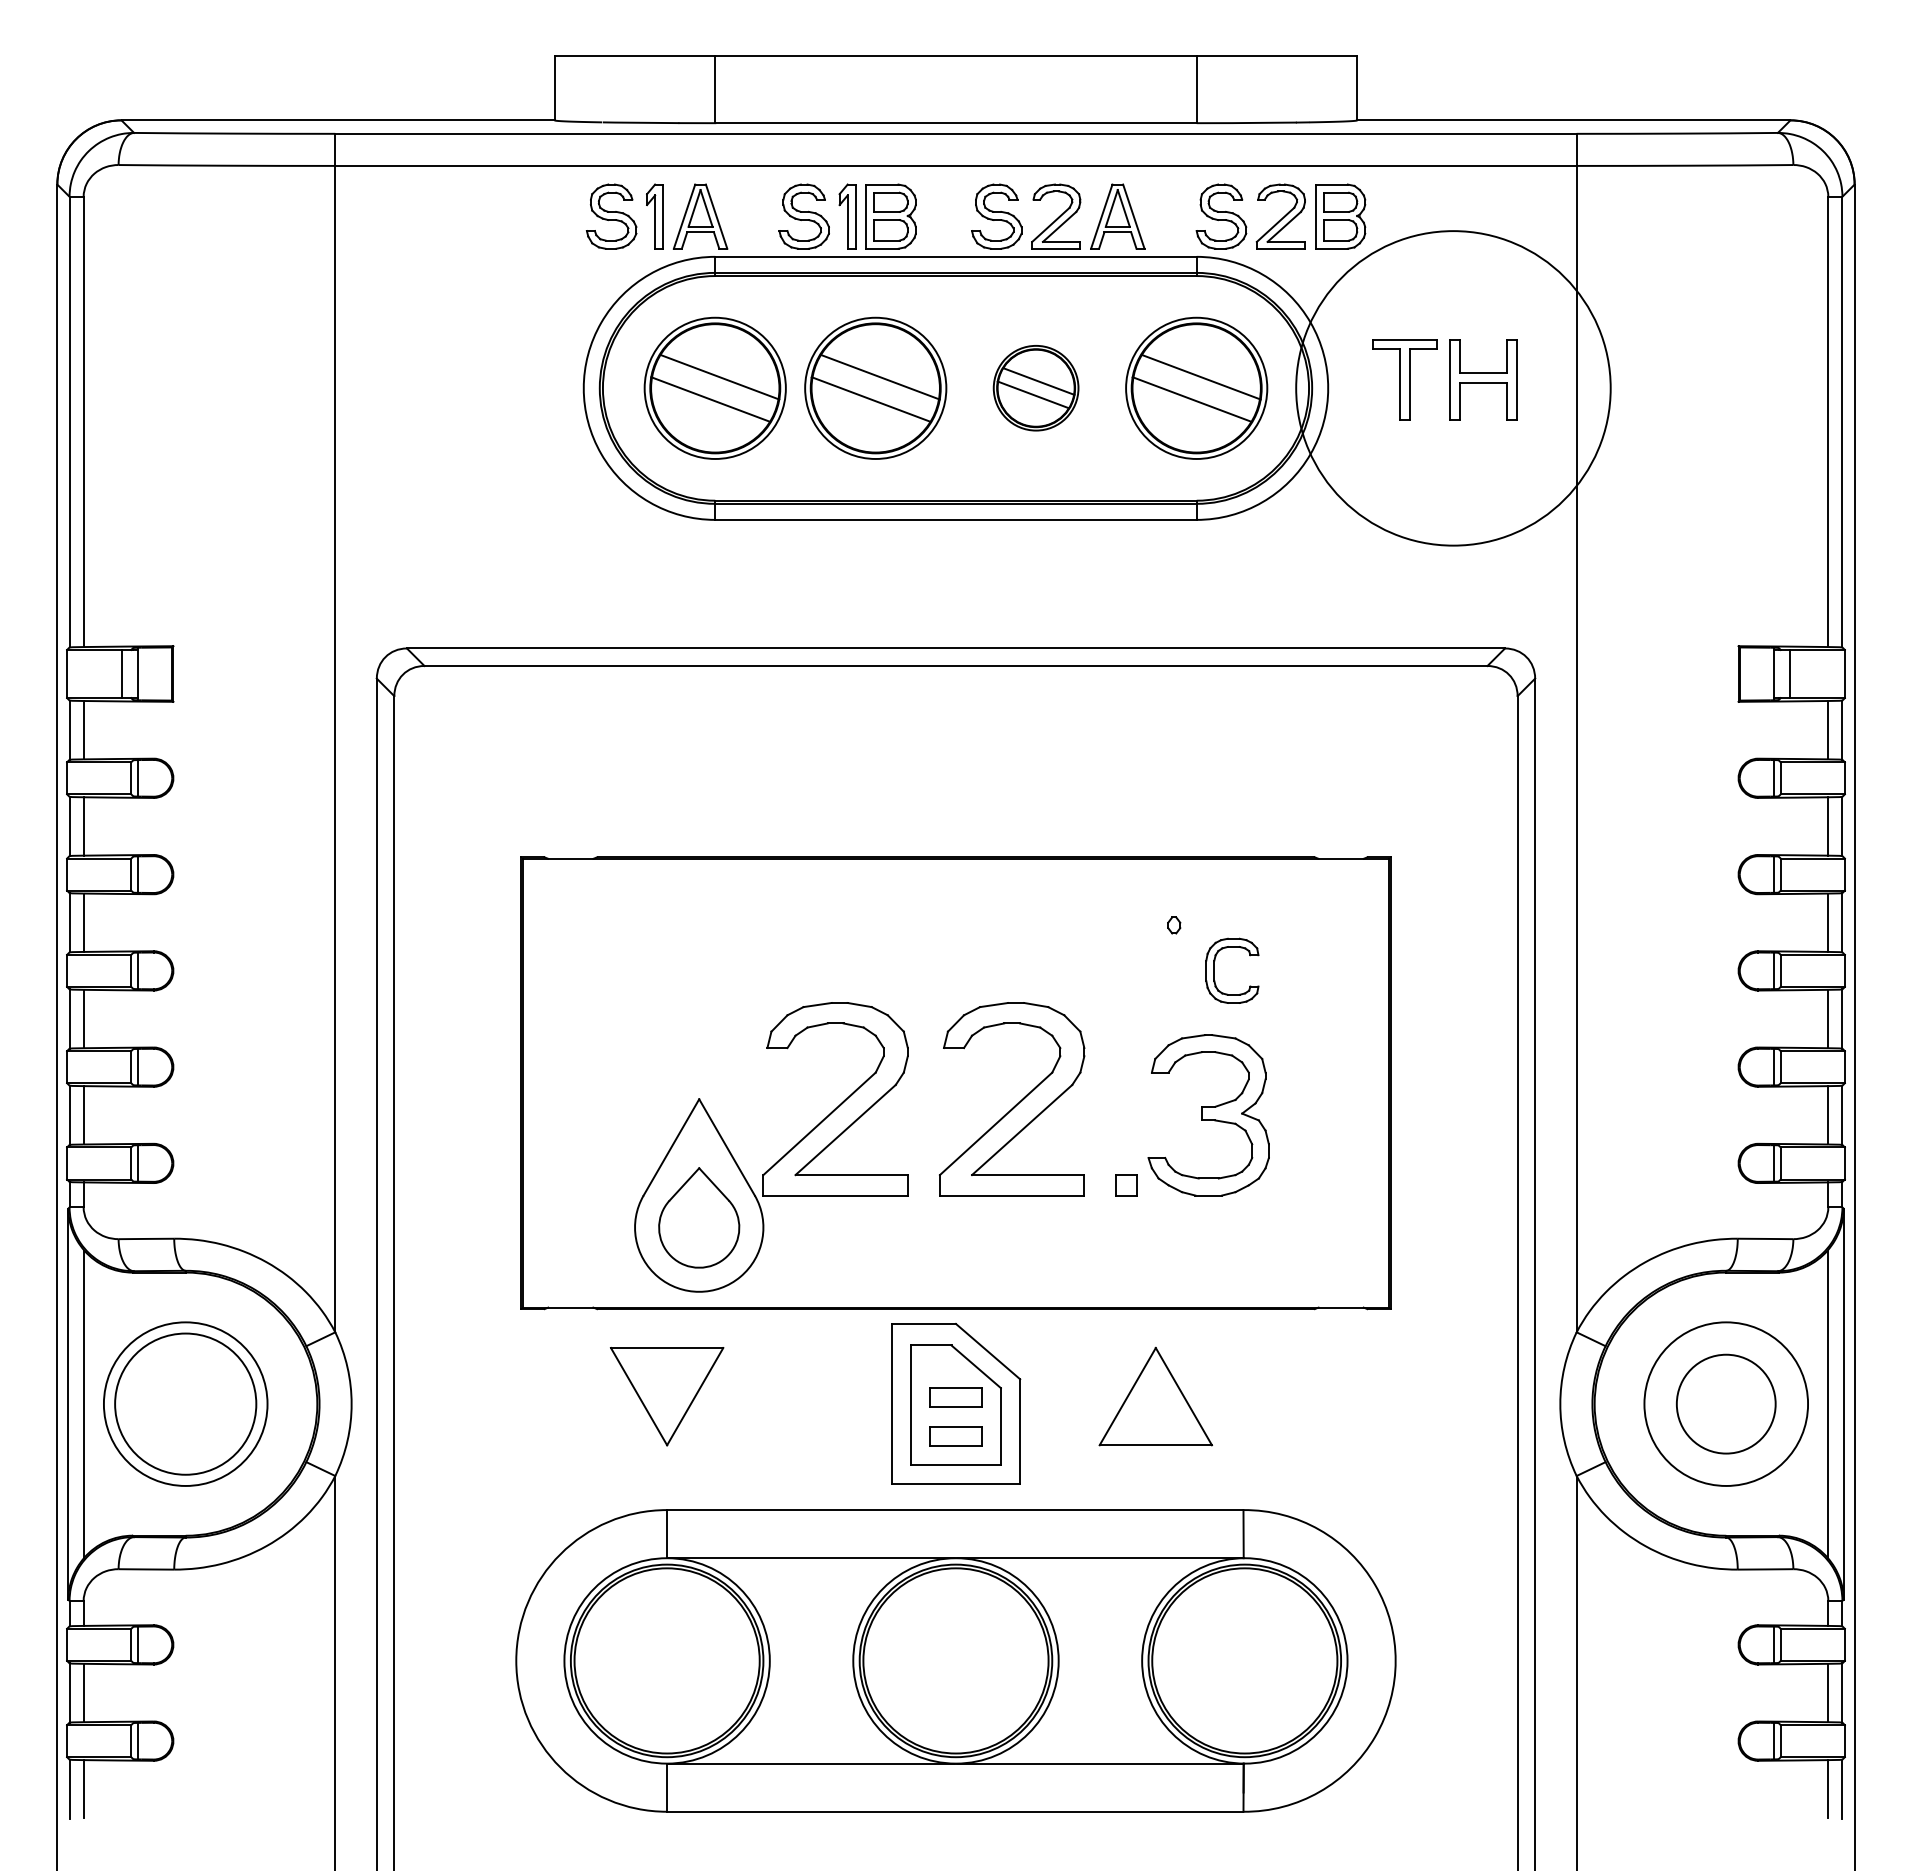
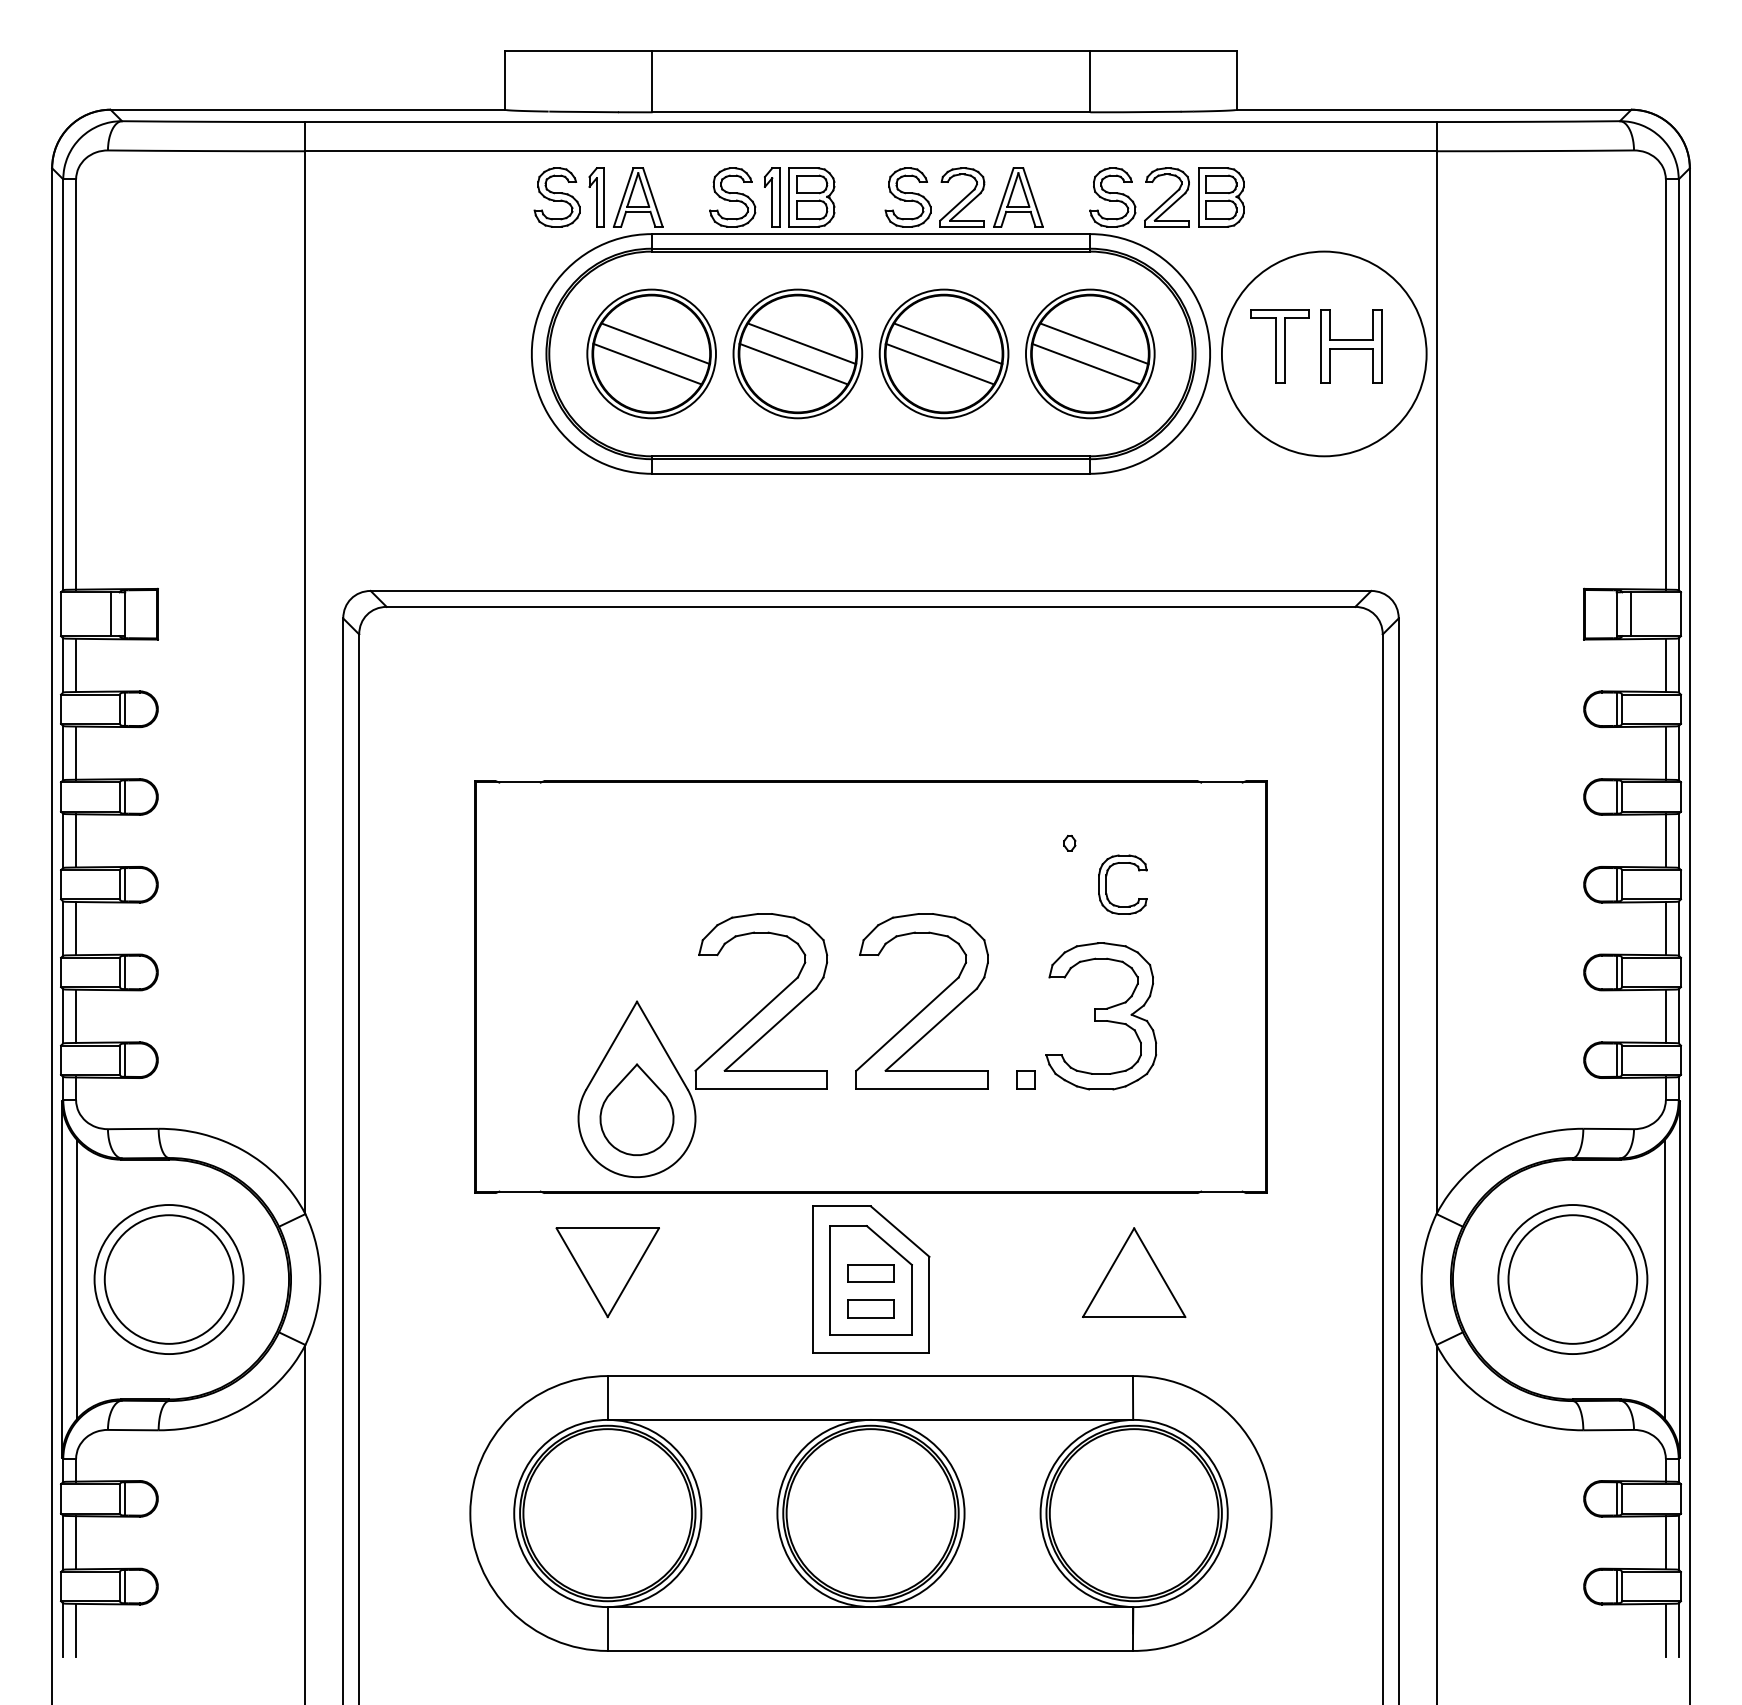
part: (1035, 387) -> (943, 353), size x1.67
circle: (1453, 388) -> (1324, 354), size x0.71
part: (1155, 1396) -> (1133, 1272), moved
circle: (1725, 1403) -> (1572, 1278), size x1.43

